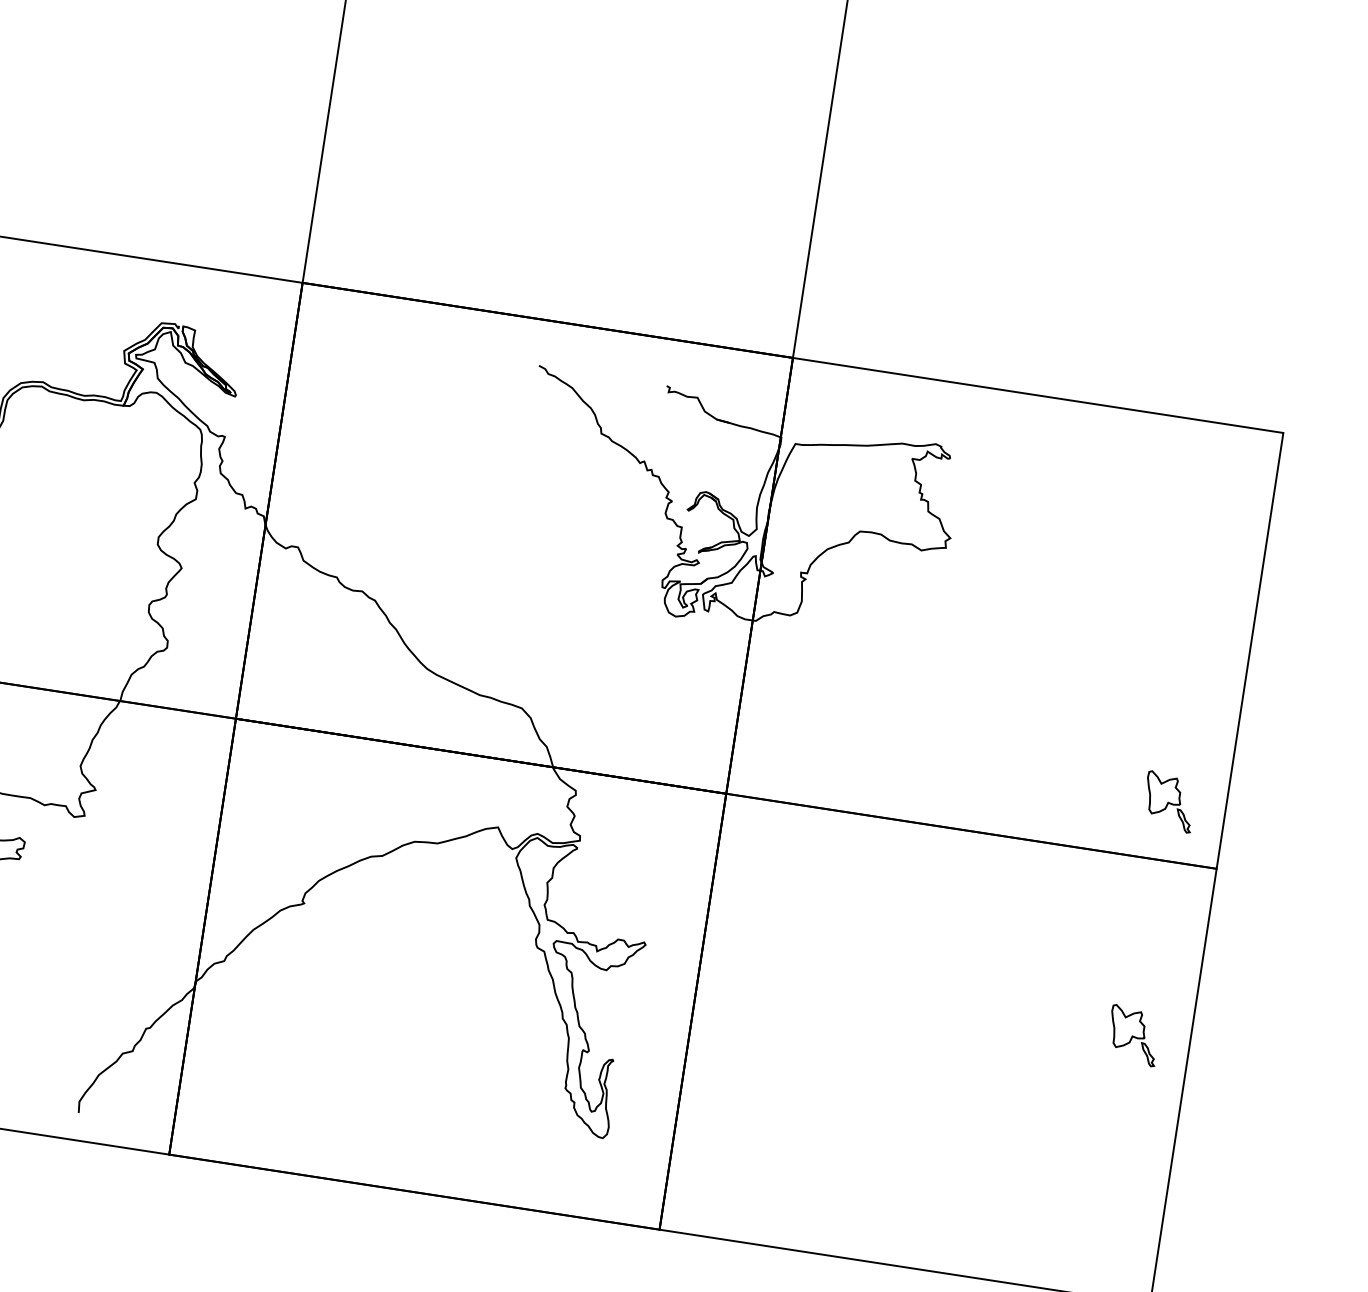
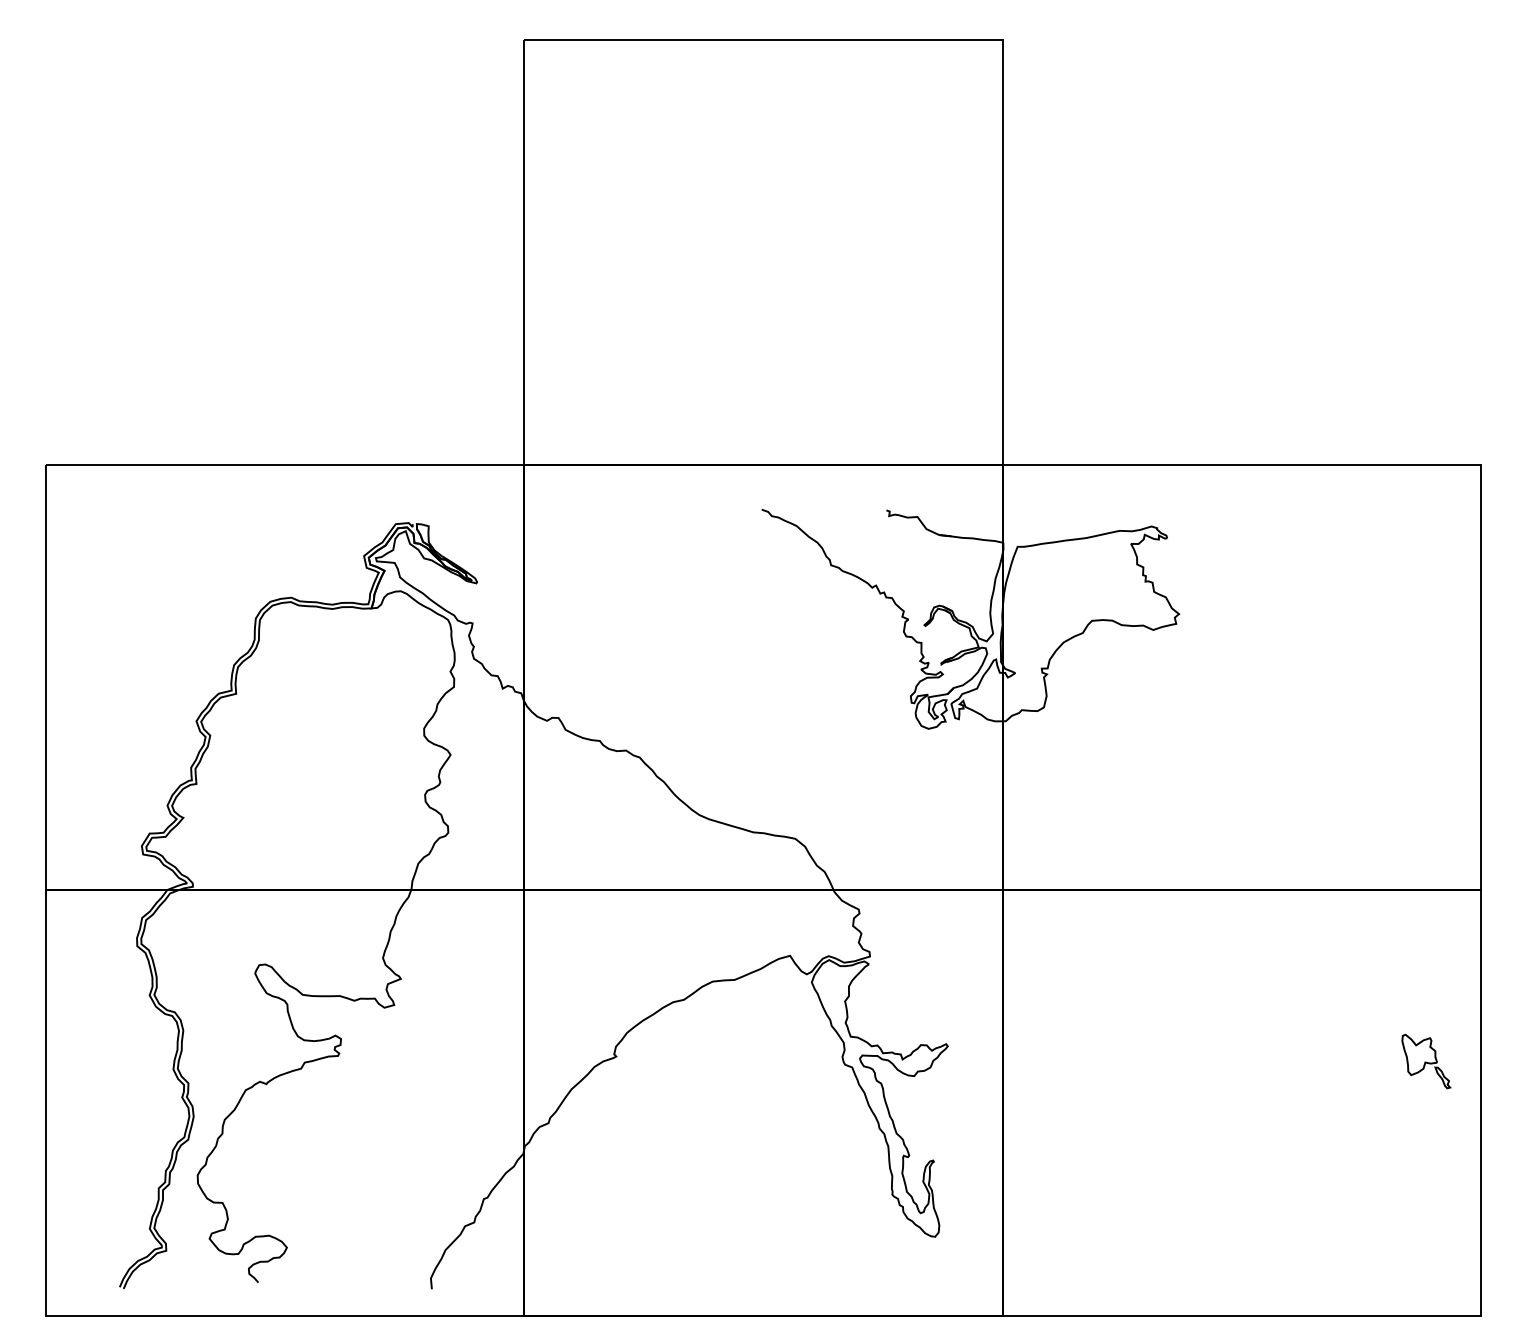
part: (1169, 801) -> (1426, 833), removed

